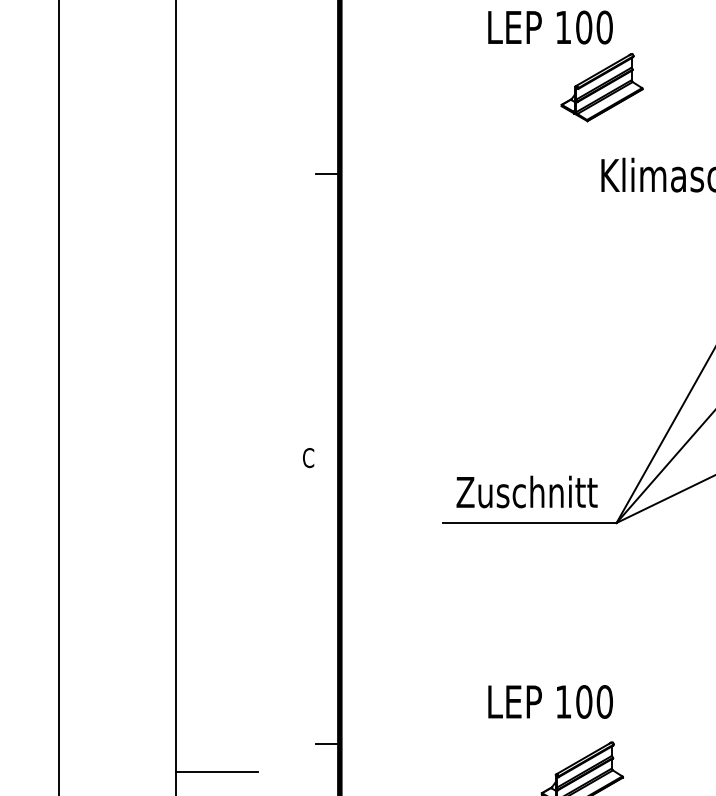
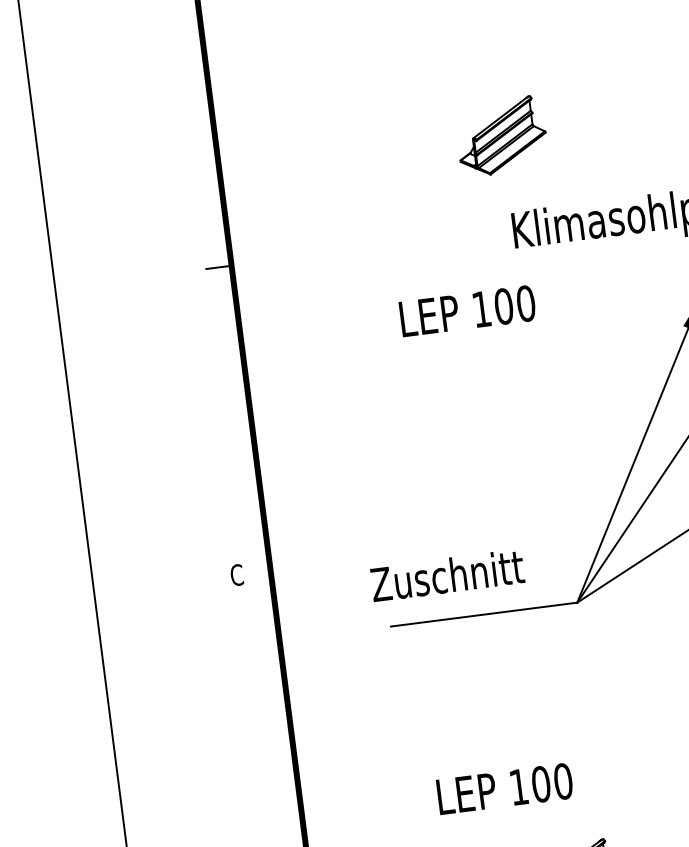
text: (550, 27) -> (467, 311), moved
text: (526, 491) -> (446, 575), moved
text: (550, 701) -> (504, 788), moved

